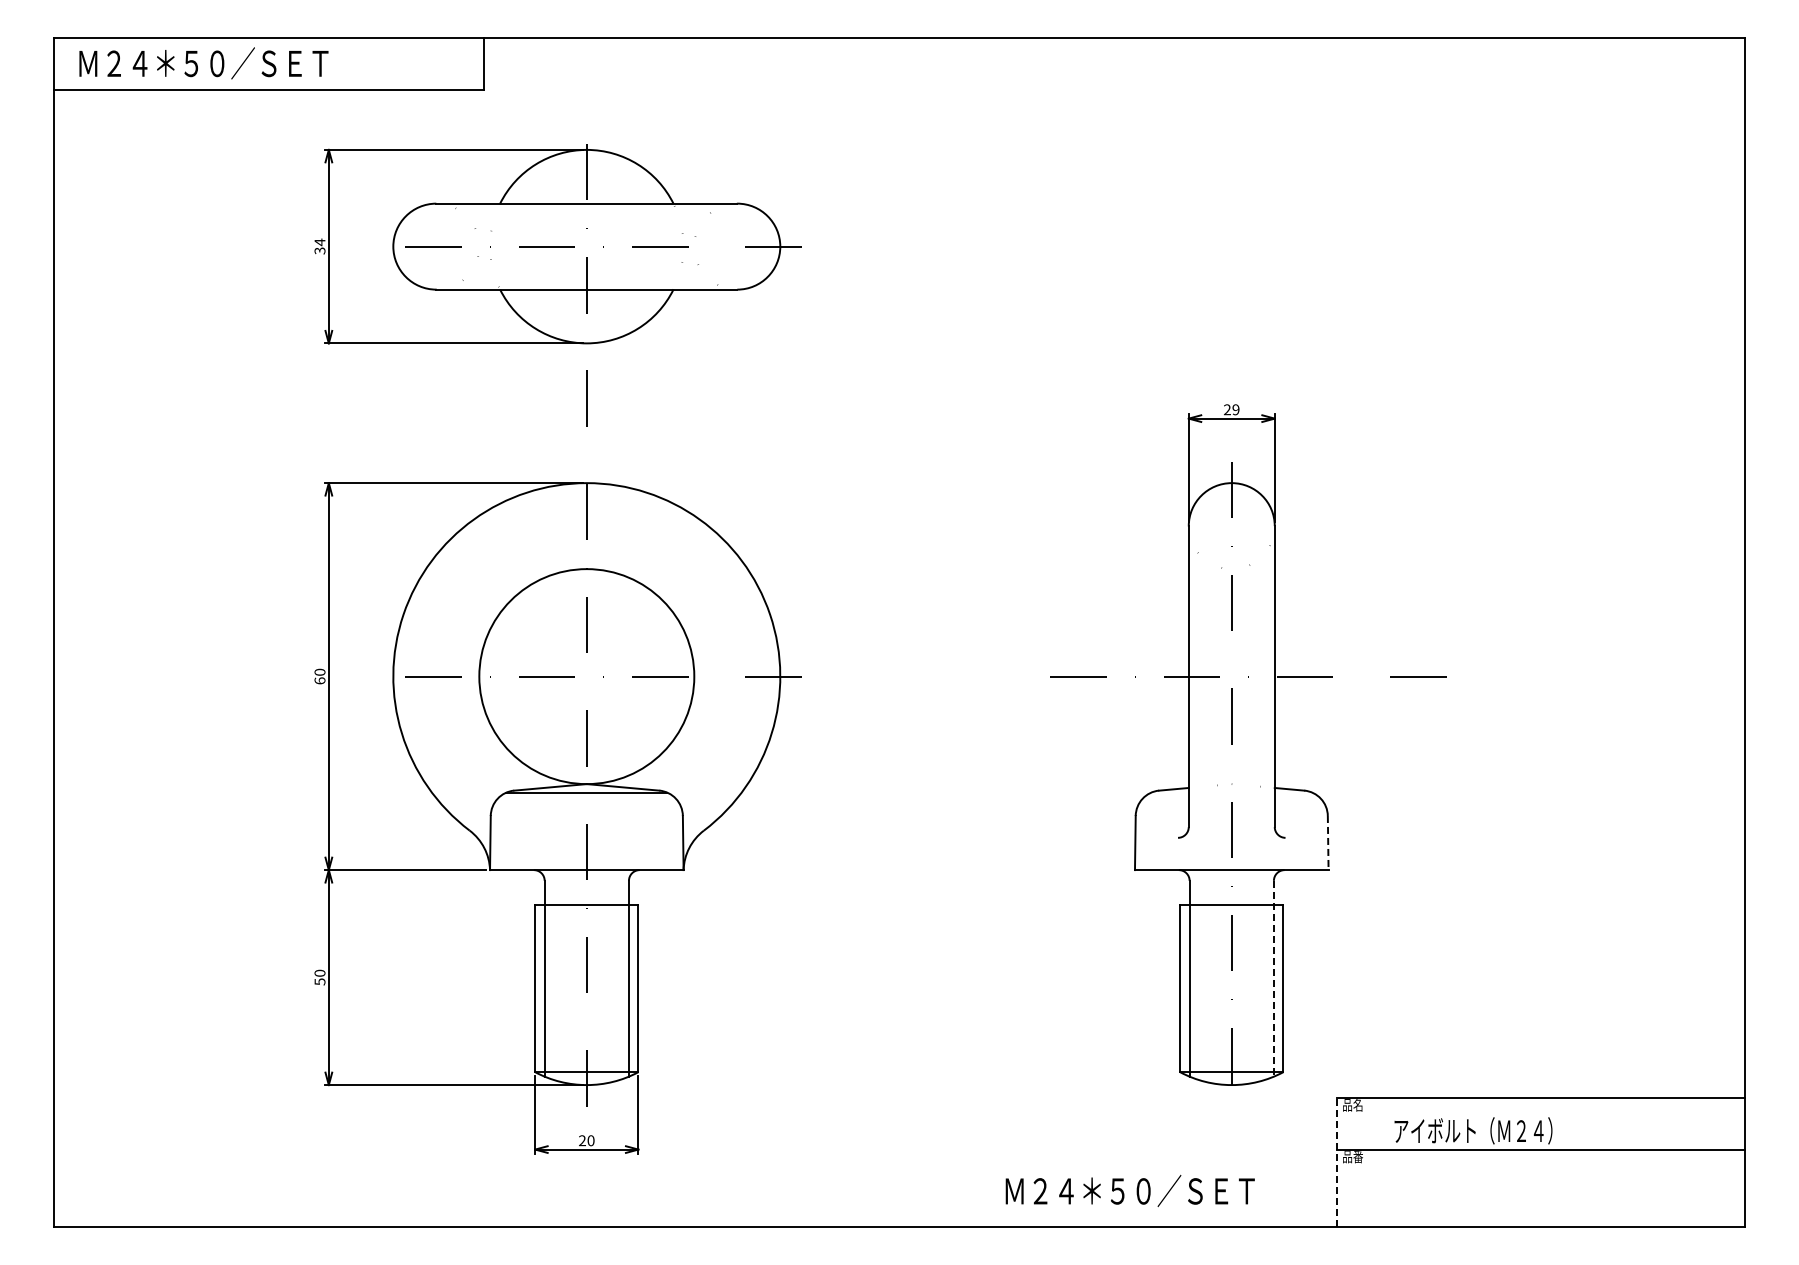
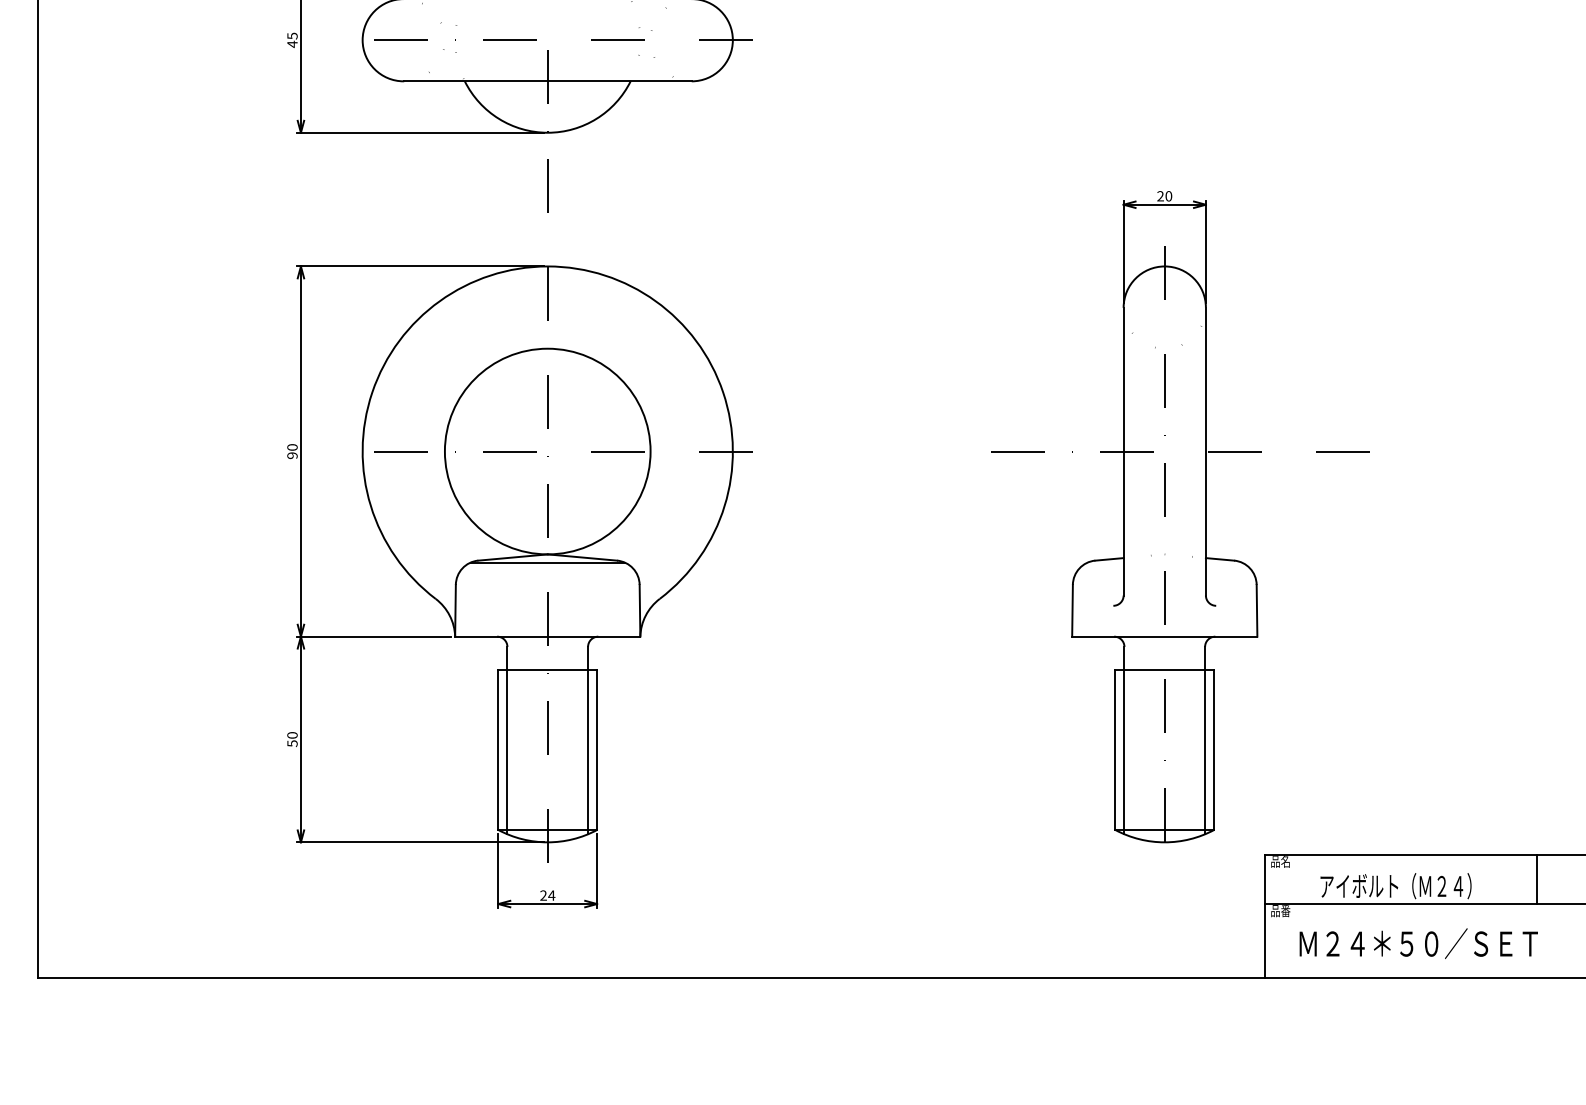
text: (319, 246) -> (292, 40), 34 -> 45
text: (1235, 409) -> (1168, 196), 29 -> 20
text: (319, 680) -> (292, 455), 60 -> 90
line: (1328, 843) -> (1257, 611), dashed -> solid
line: (1273, 978) -> (1204, 740), dashed -> solid
line: (1620, 1123) -> (1536, 879), added
text: (590, 1140) -> (551, 895), 20 -> 24
line: (1336, 1161) -> (1264, 915), dashed -> solid
text: (1129, 1190) -> (1418, 943), moved

